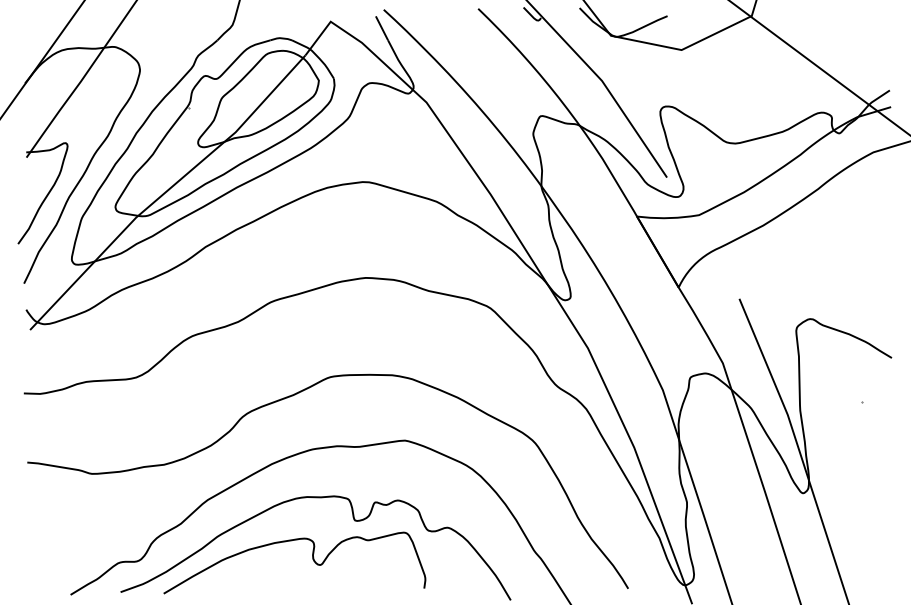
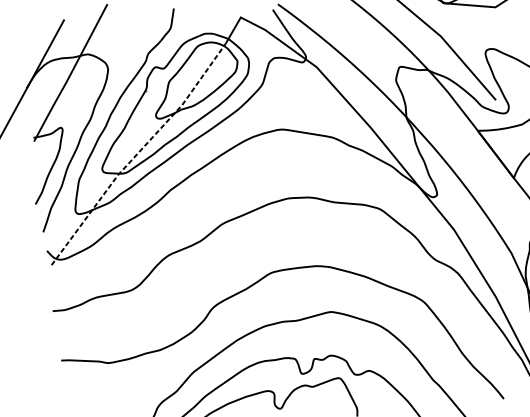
line: (167, 190) -> (138, 152), solid -> dashed

